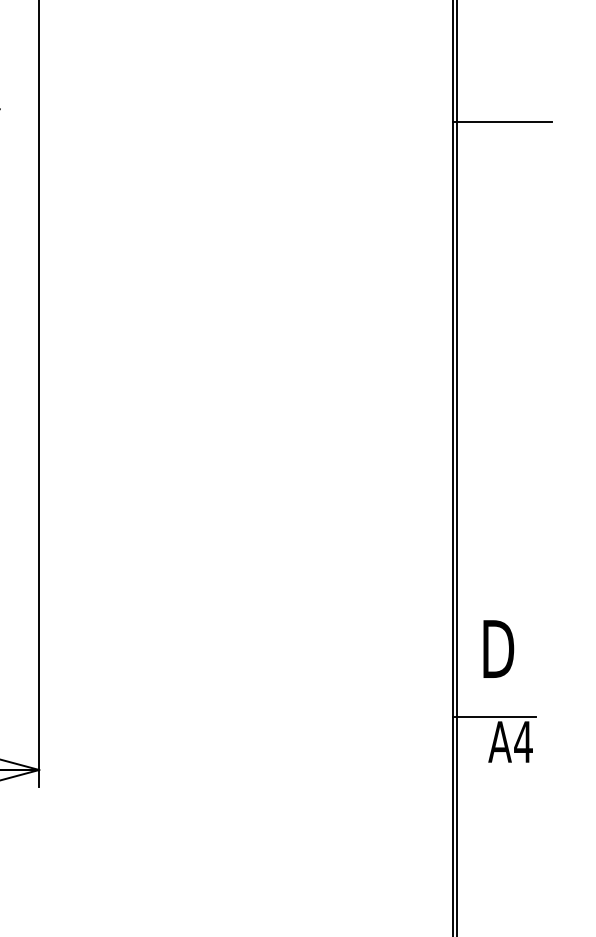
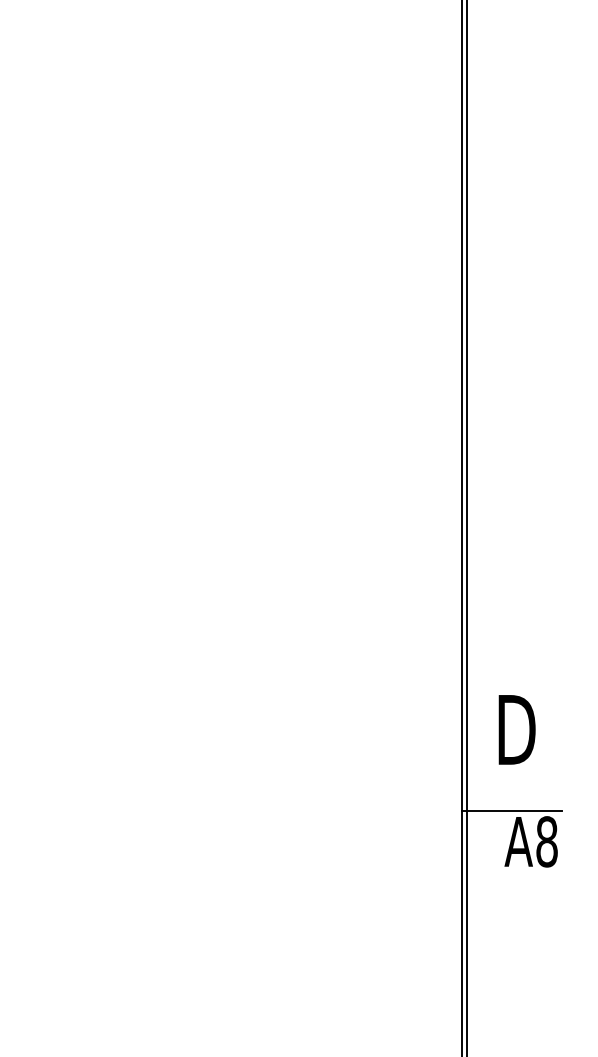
line: (502, 121) -> (521, 94), removed
text: (523, 741) -> (546, 841), A4 -> A8

